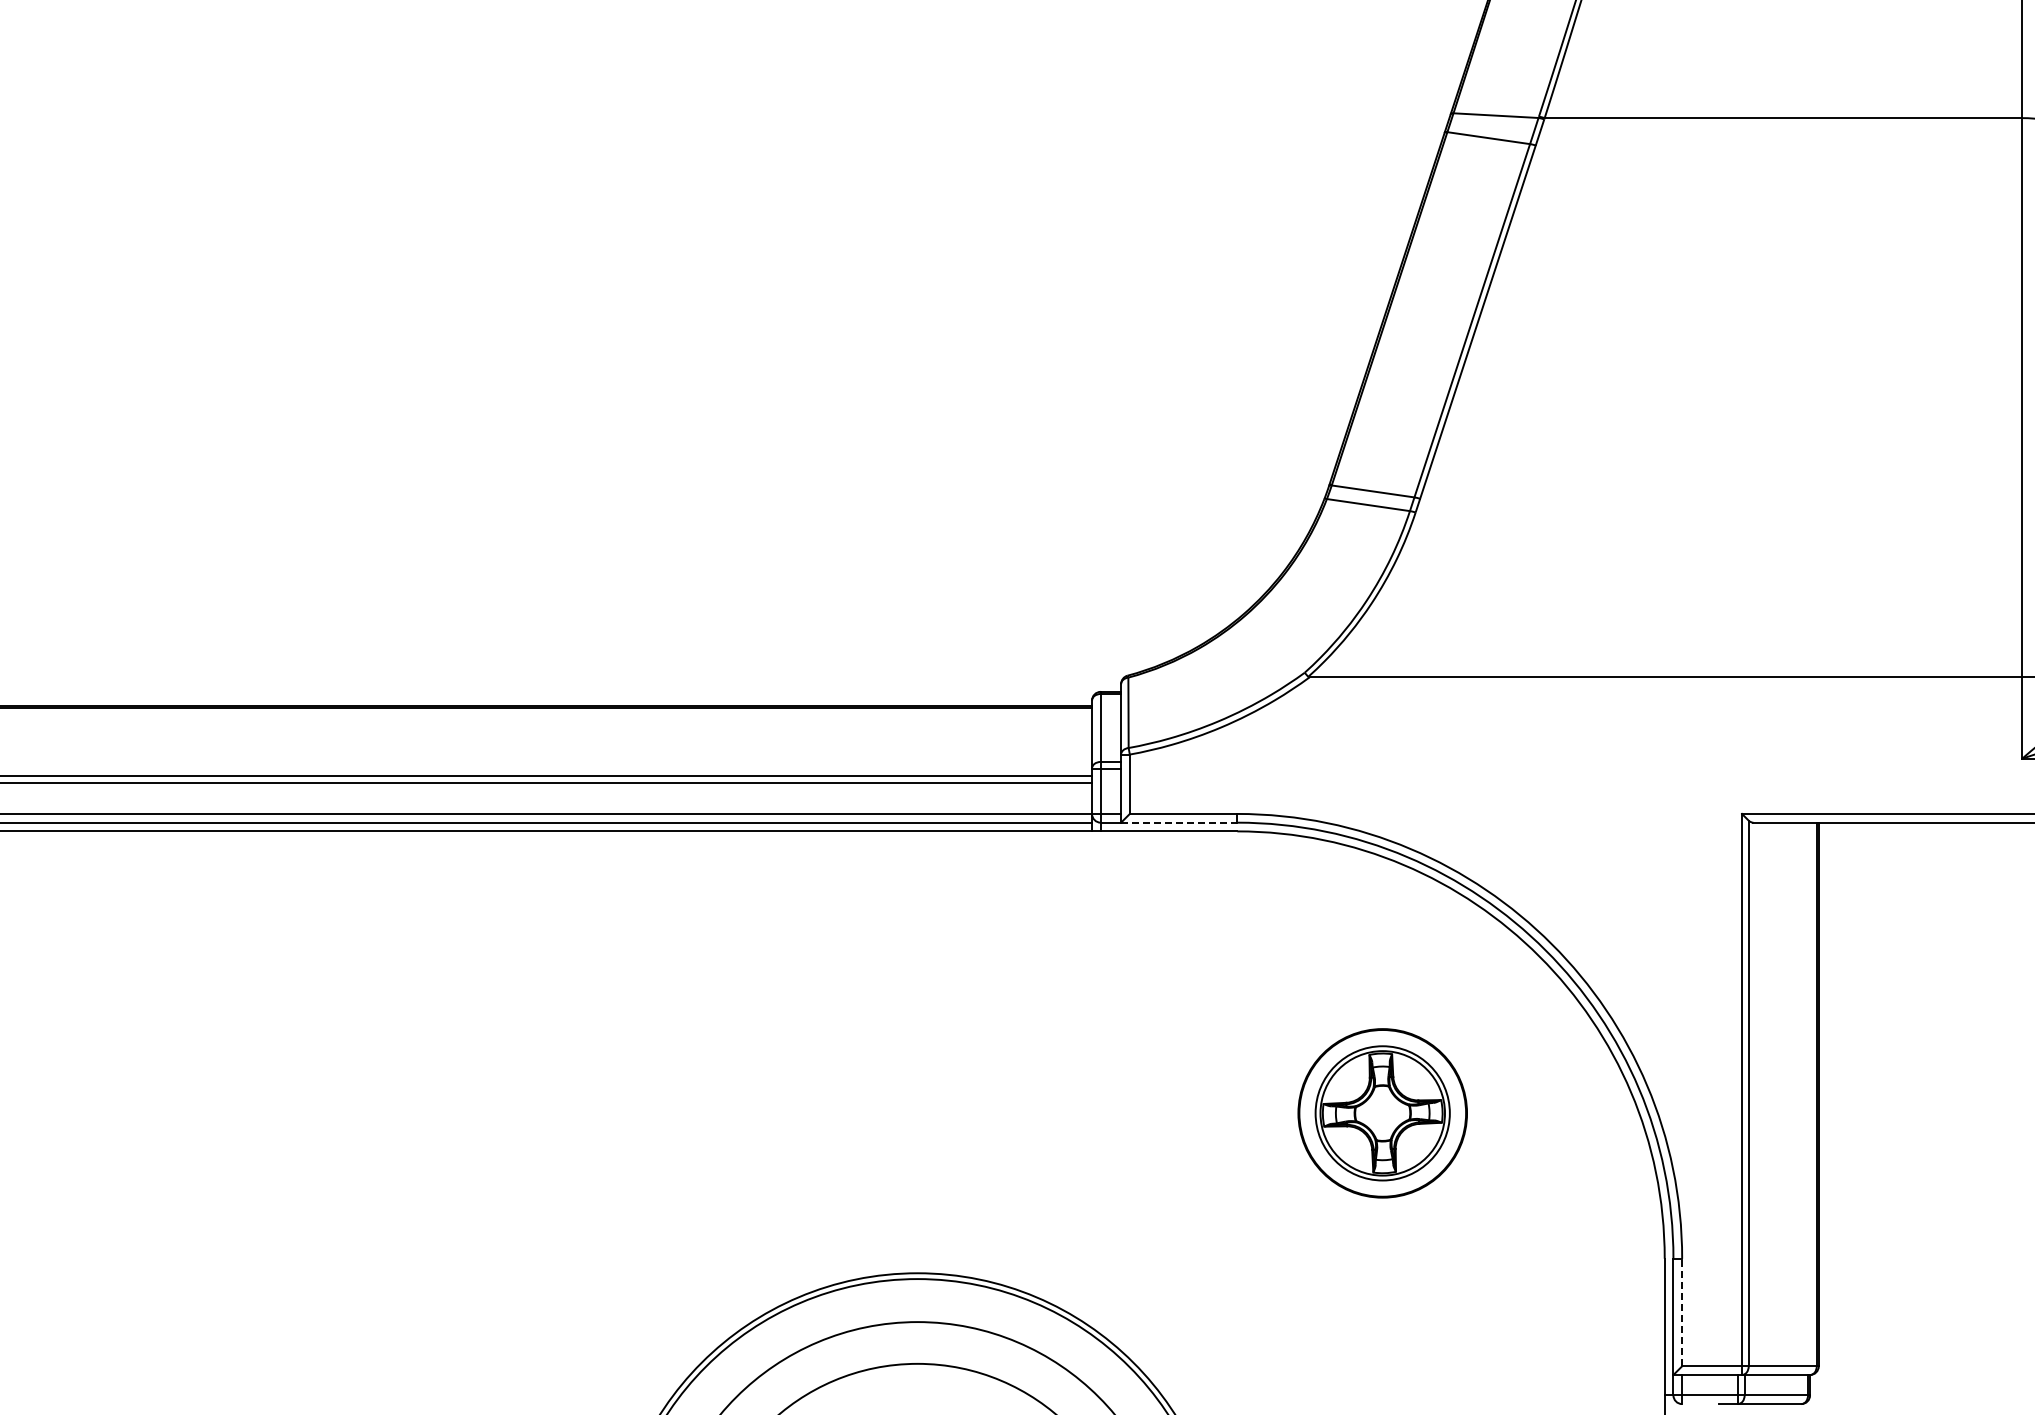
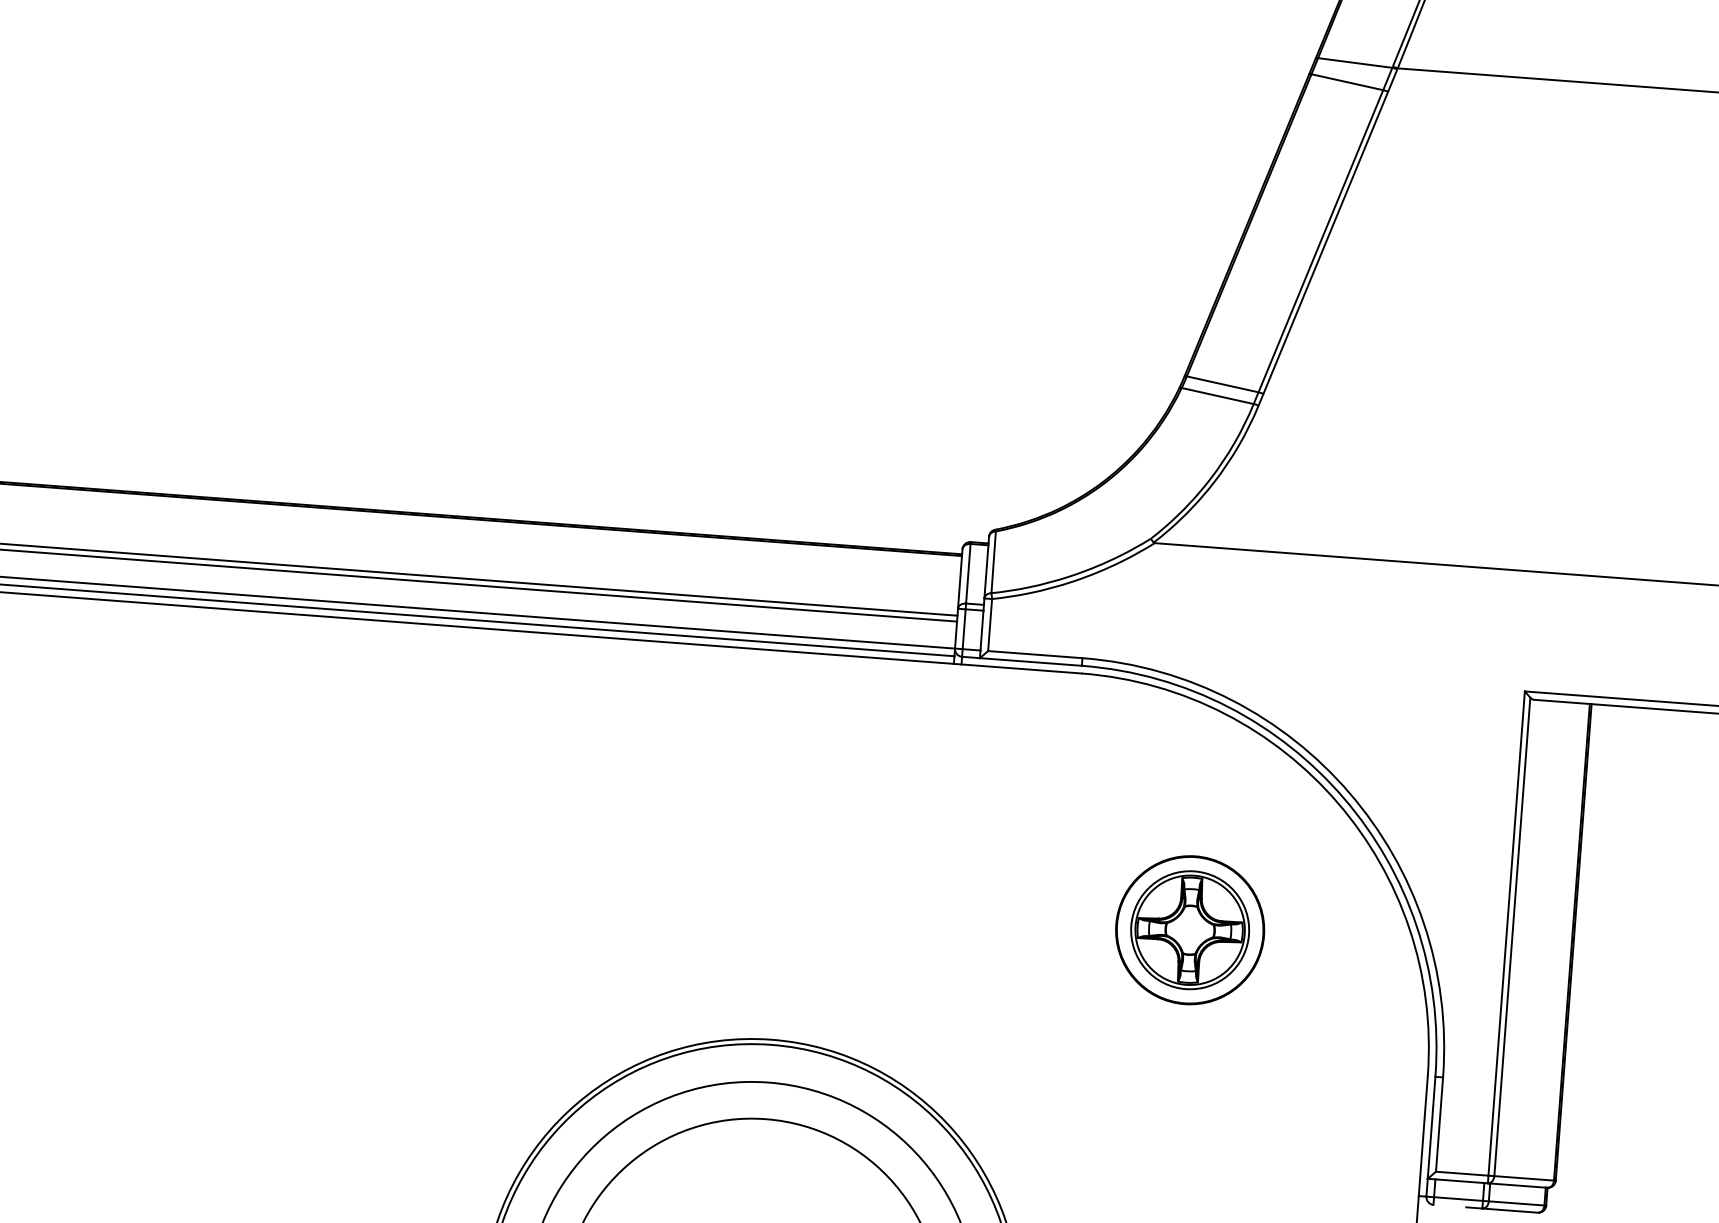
line: (1179, 822) -> (1031, 661), dashed -> solid
line: (1682, 1312) -> (1439, 1124), dashed -> solid

